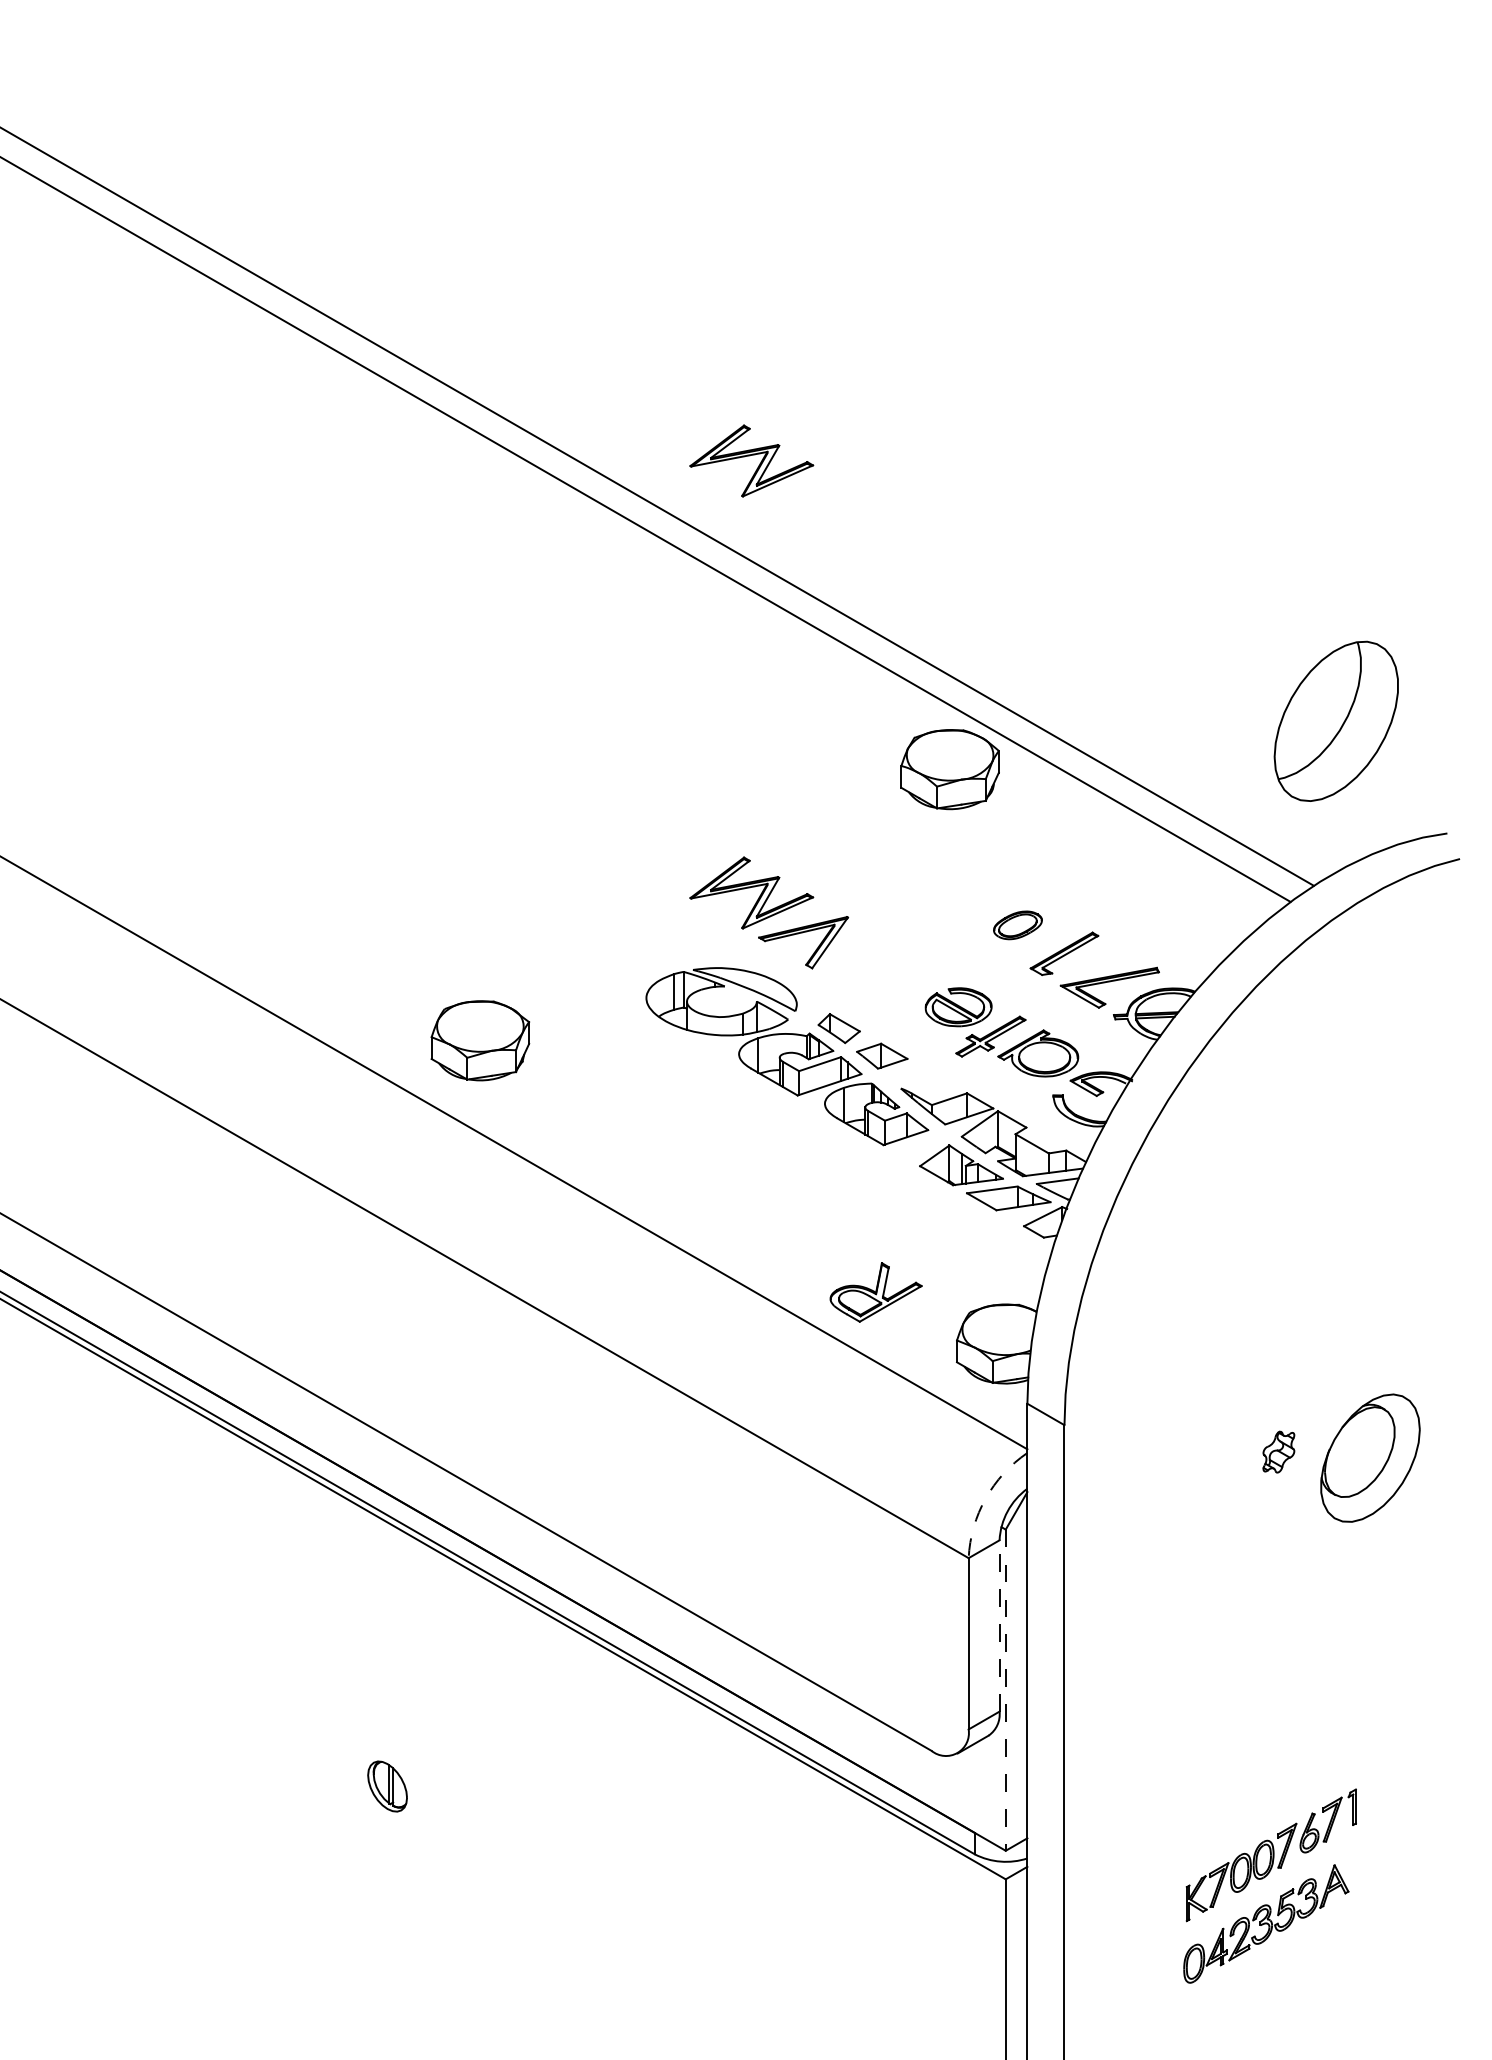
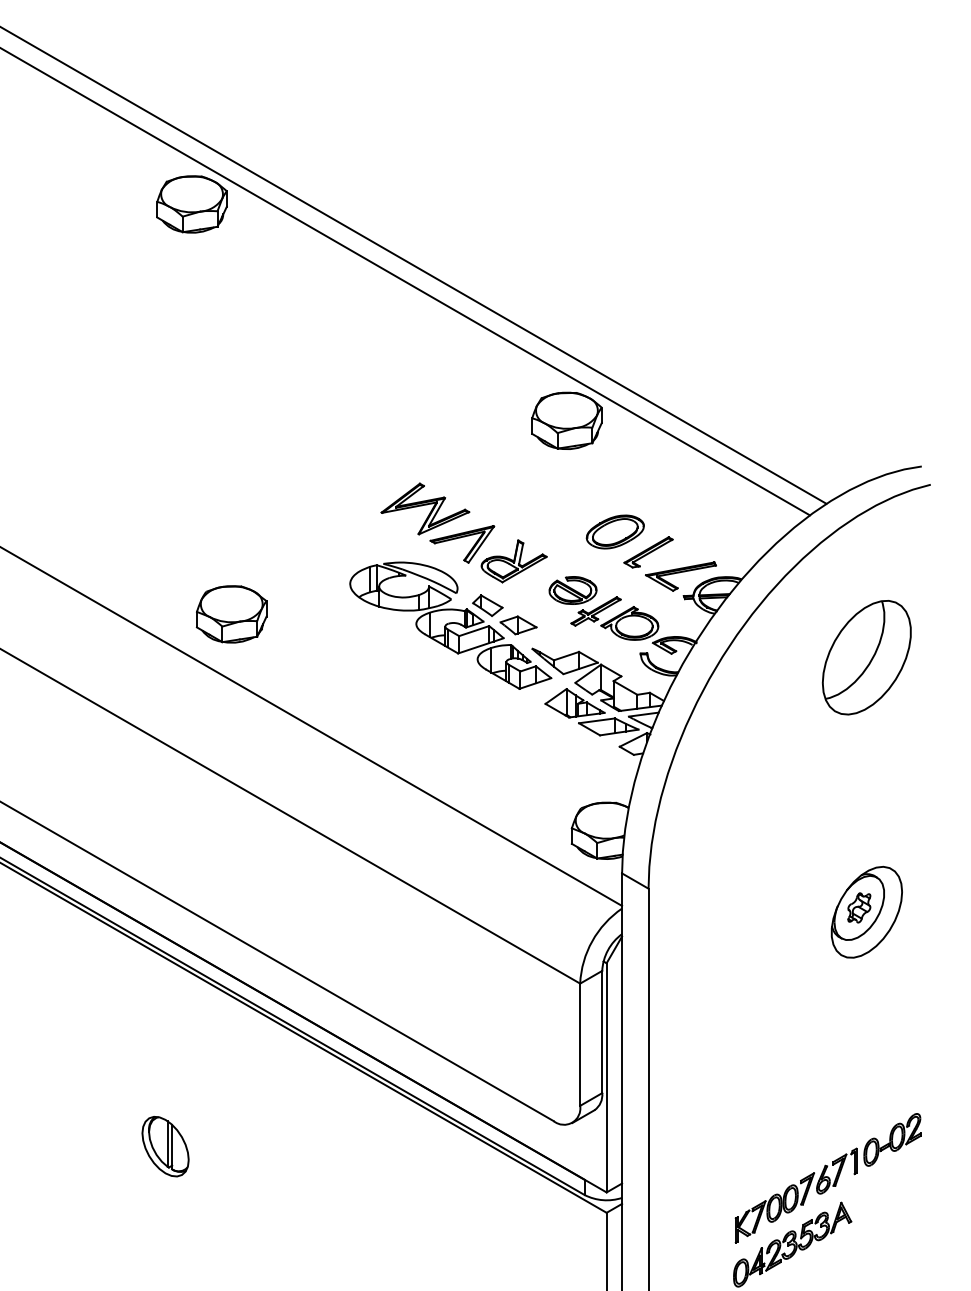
part: (751, 460) -> (425, 200), removed
part: (424, 465) -> (191, 203), added
part: (1335, 720) -> (866, 657), moved
part: (1017, 925) -> (615, 532), size x1.67
part: (875, 1292) -> (513, 561), moved
part: (1278, 1451) -> (859, 907), moved
arc: (985, 1498) -> (592, 941), dashed -> solid
line: (999, 1625) -> (602, 1031), dashed -> solid
line: (1005, 1690) -> (606, 1078), dashed -> solid
part: (1406, 1776) -> (892, 1139), added
part: (387, 1786) -> (165, 1146), size x1.67

